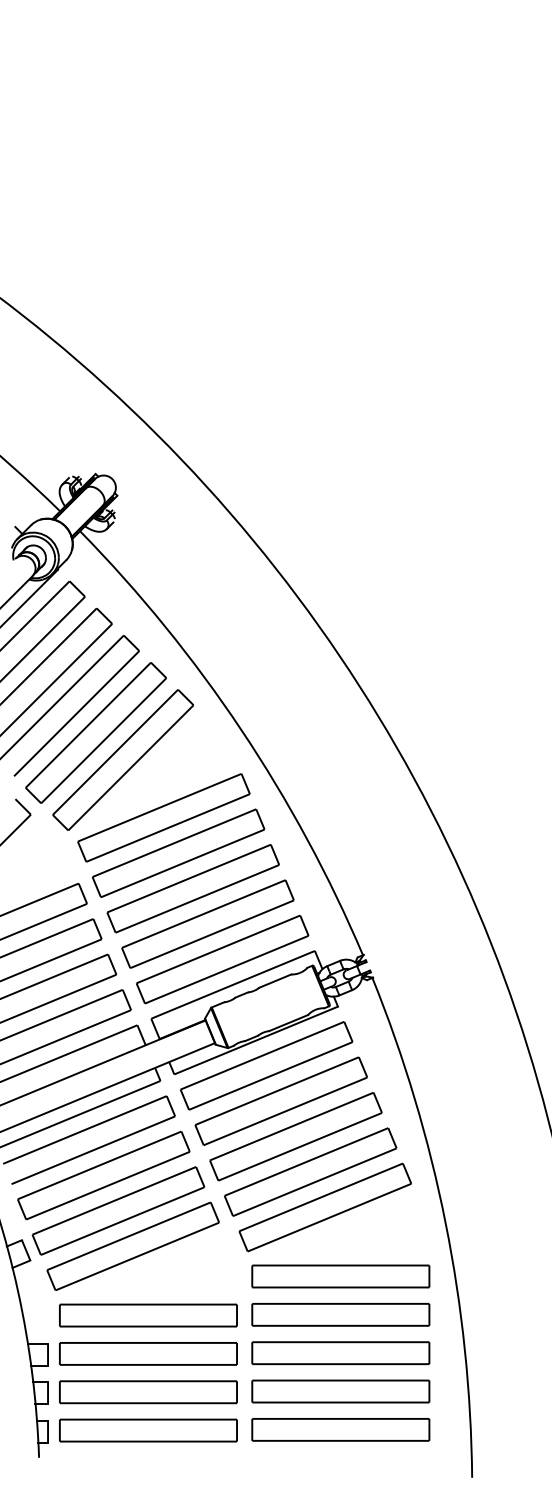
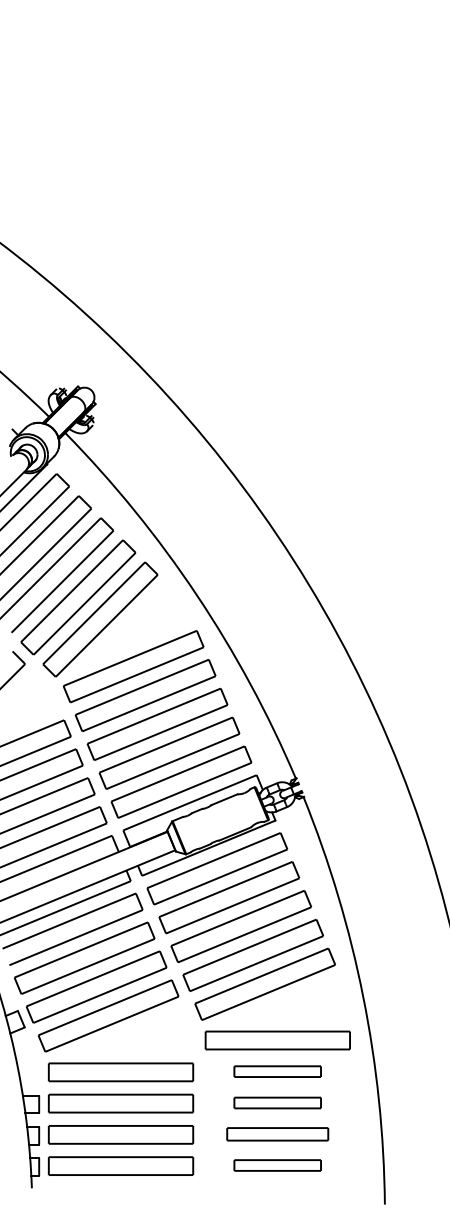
part: (340, 1314) -> (277, 1071), size x0.6
part: (340, 1352) -> (277, 1102), size x0.6
part: (340, 1391) -> (277, 1134), size x0.7
part: (340, 1429) -> (277, 1165), size x0.6

